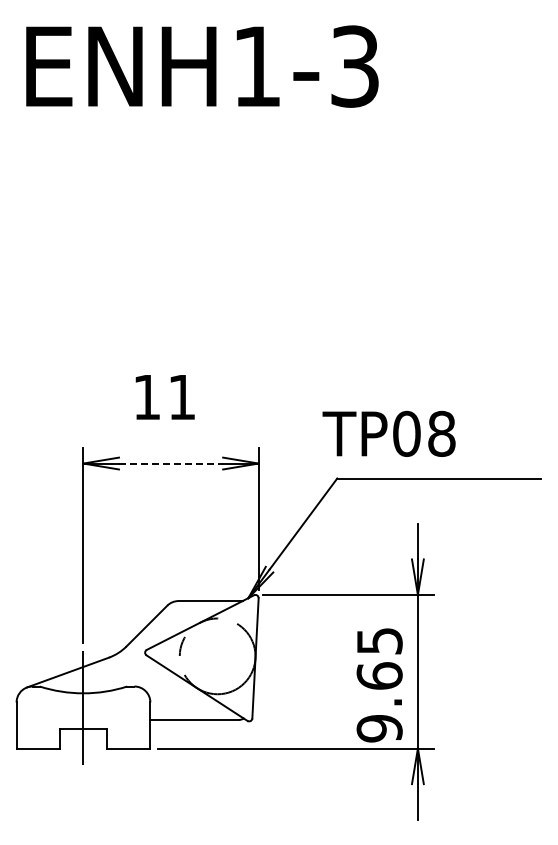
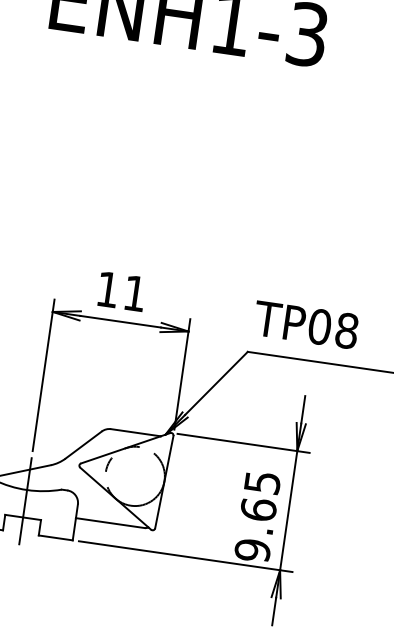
text: (164, 397) -> (121, 291), moved
text: (388, 433) -> (305, 324), moved
line: (171, 463) -> (120, 321), dashed -> solid

